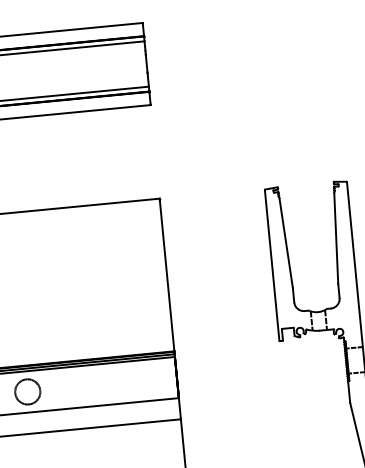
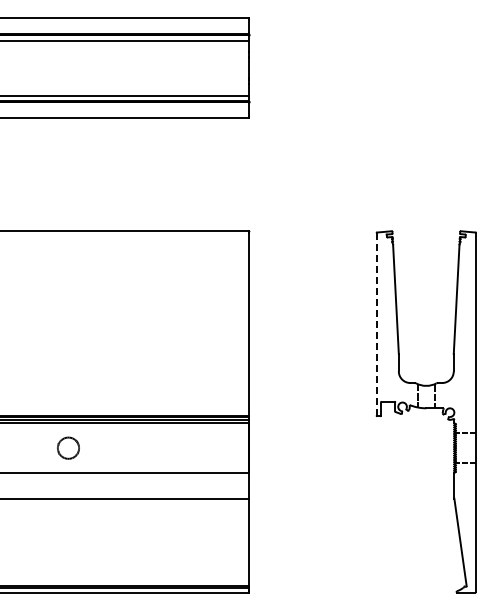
line: (272, 264) -> (376, 323), solid -> dashed
part: (27, 392) -> (68, 448), size x0.7

